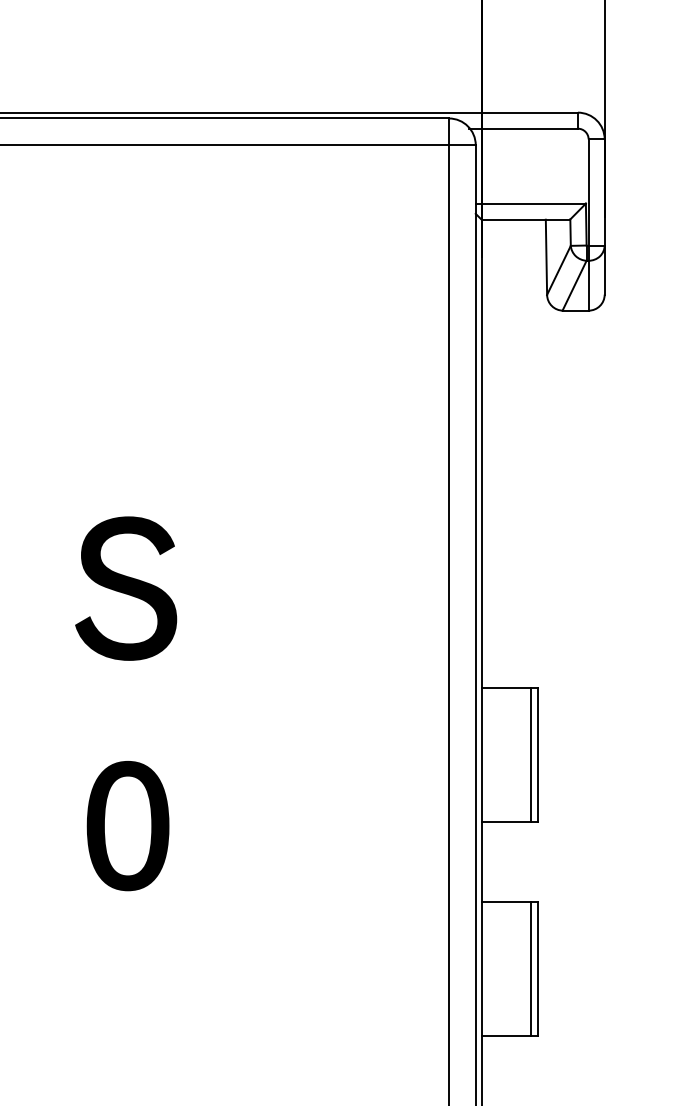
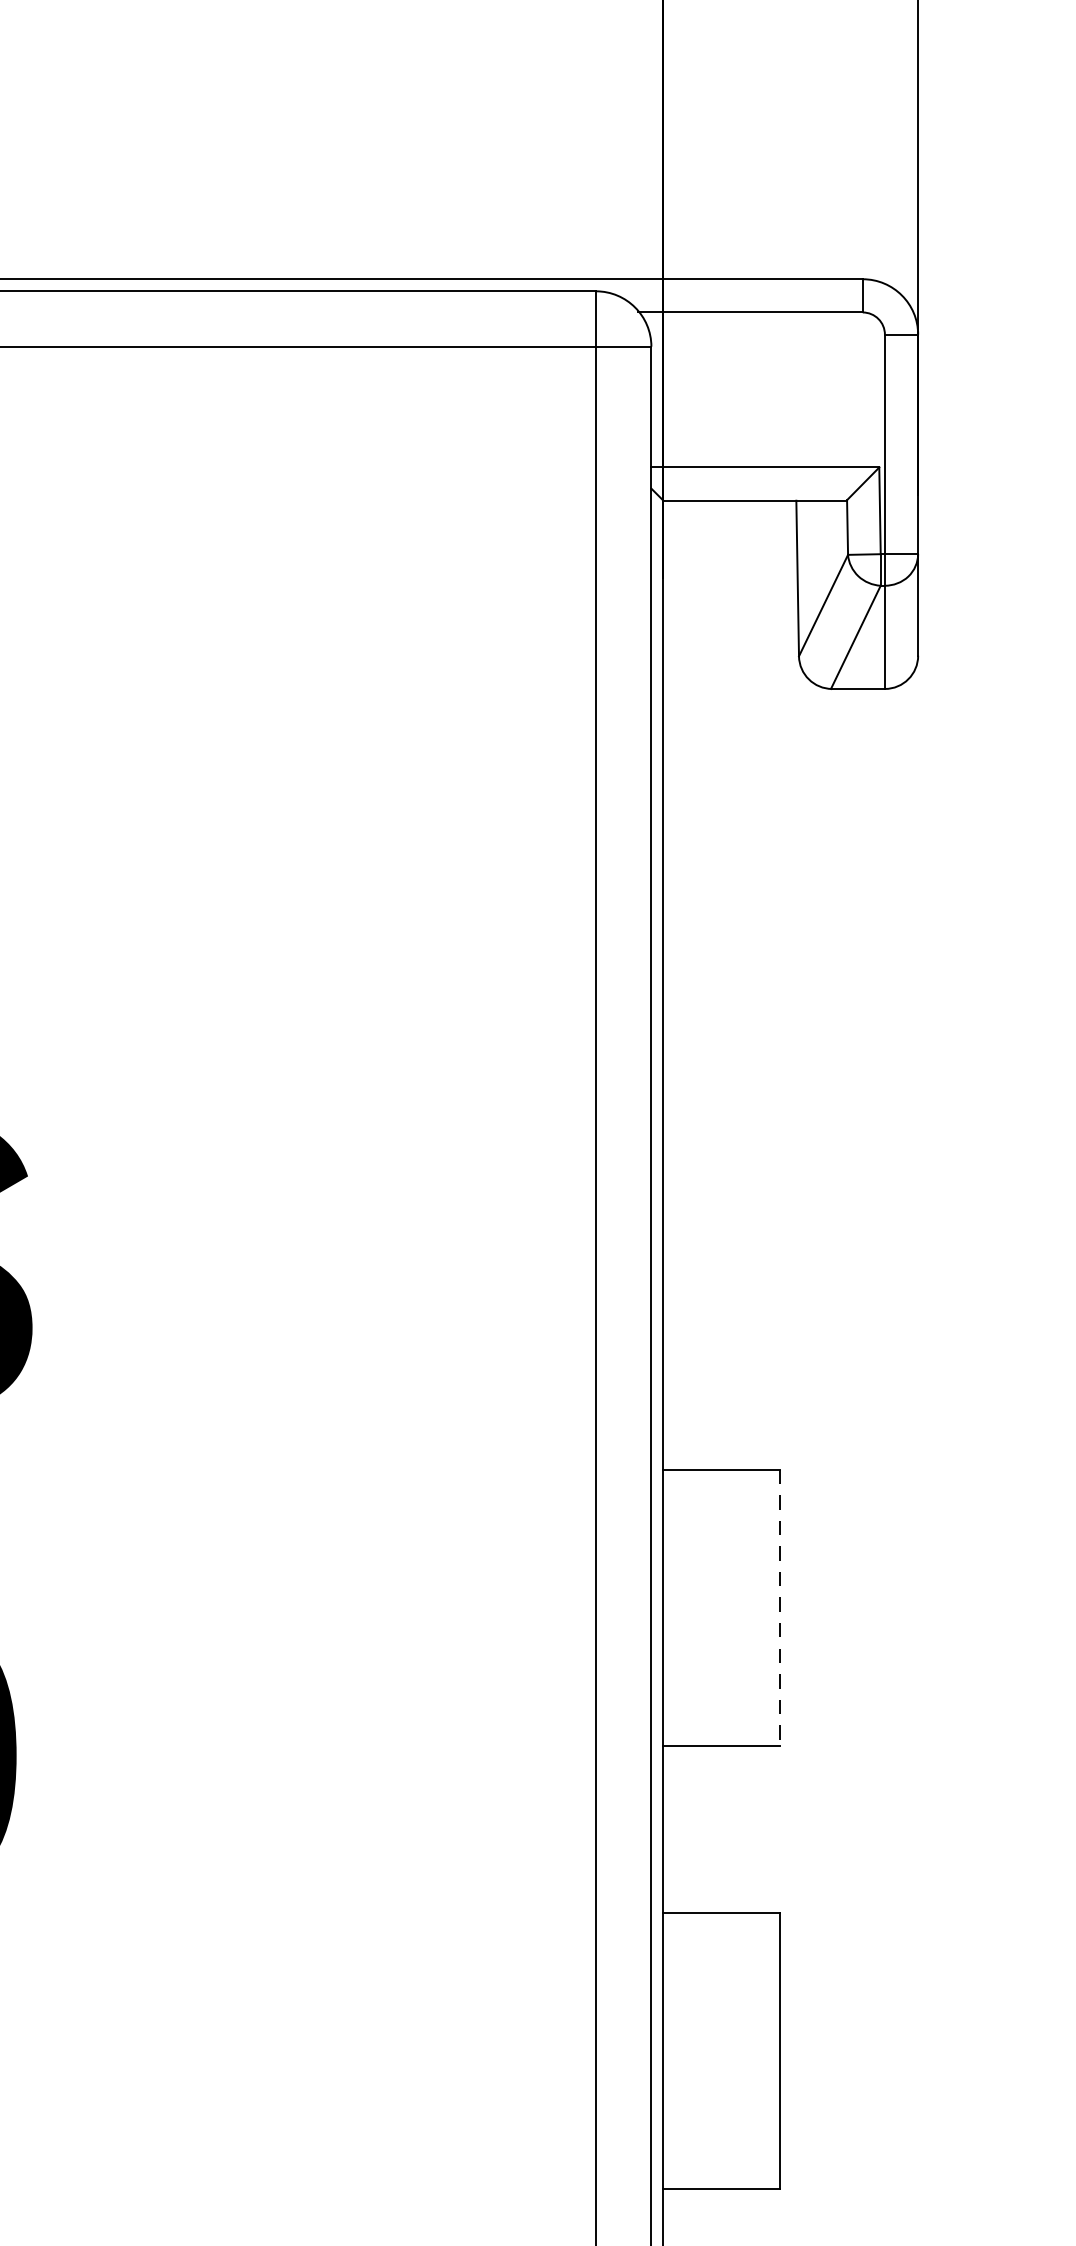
line: (530, 754) -> (764, 1607), removed
line: (538, 754) -> (781, 1607), solid -> dashed
line: (530, 968) -> (764, 2049), removed

